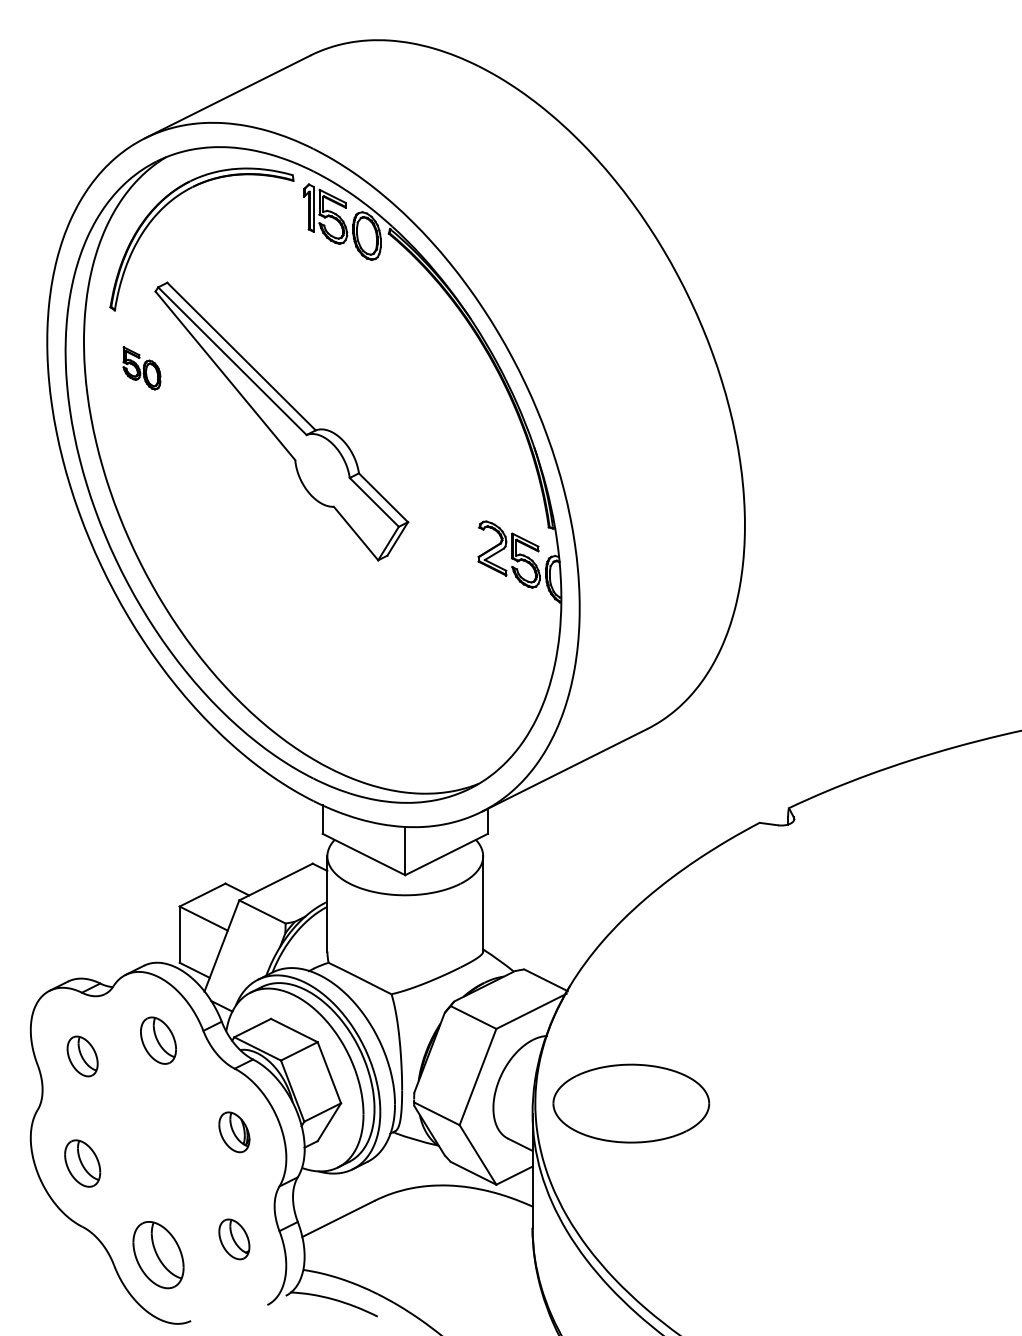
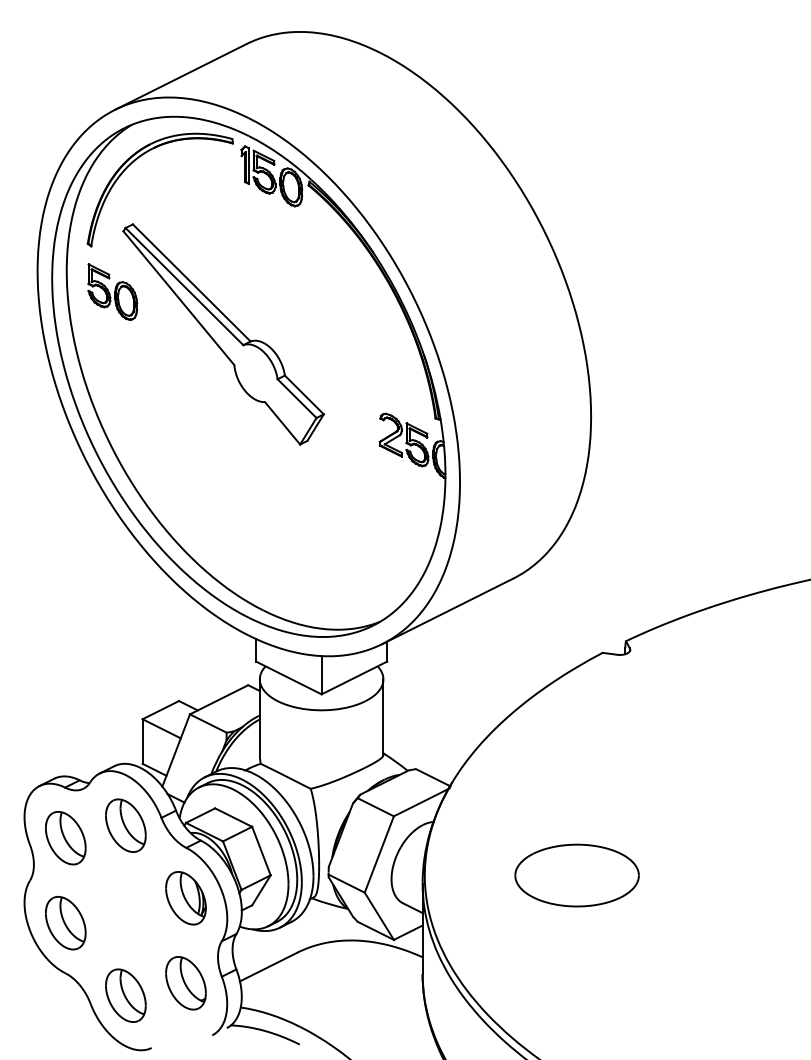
part: (141, 368) -> (112, 292), size x1.67
part: (158, 1040) -> (125, 825), size x1.43
part: (82, 1056) -> (65, 838), size x1.67
part: (631, 1103) -> (577, 875), moved
part: (234, 1132) -> (186, 898), size x1.67
part: (82, 1163) -> (65, 923), size x1.43
part: (234, 1239) -> (186, 983), size x1.67

